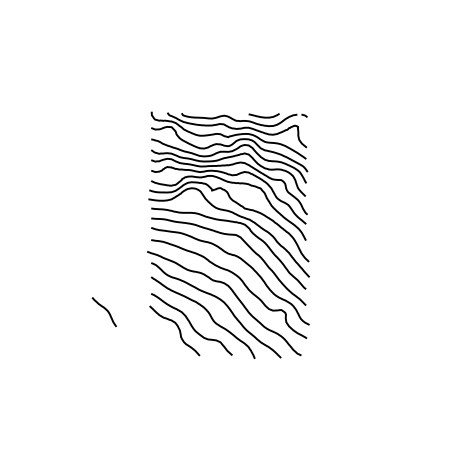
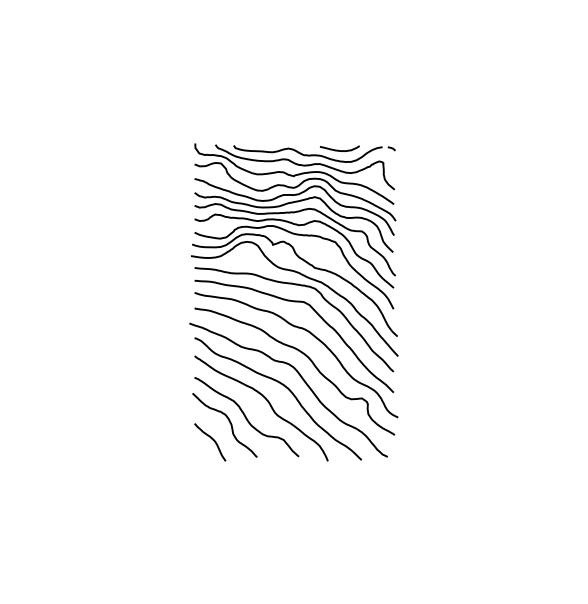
curve: (105, 310) -> (211, 440), moved

